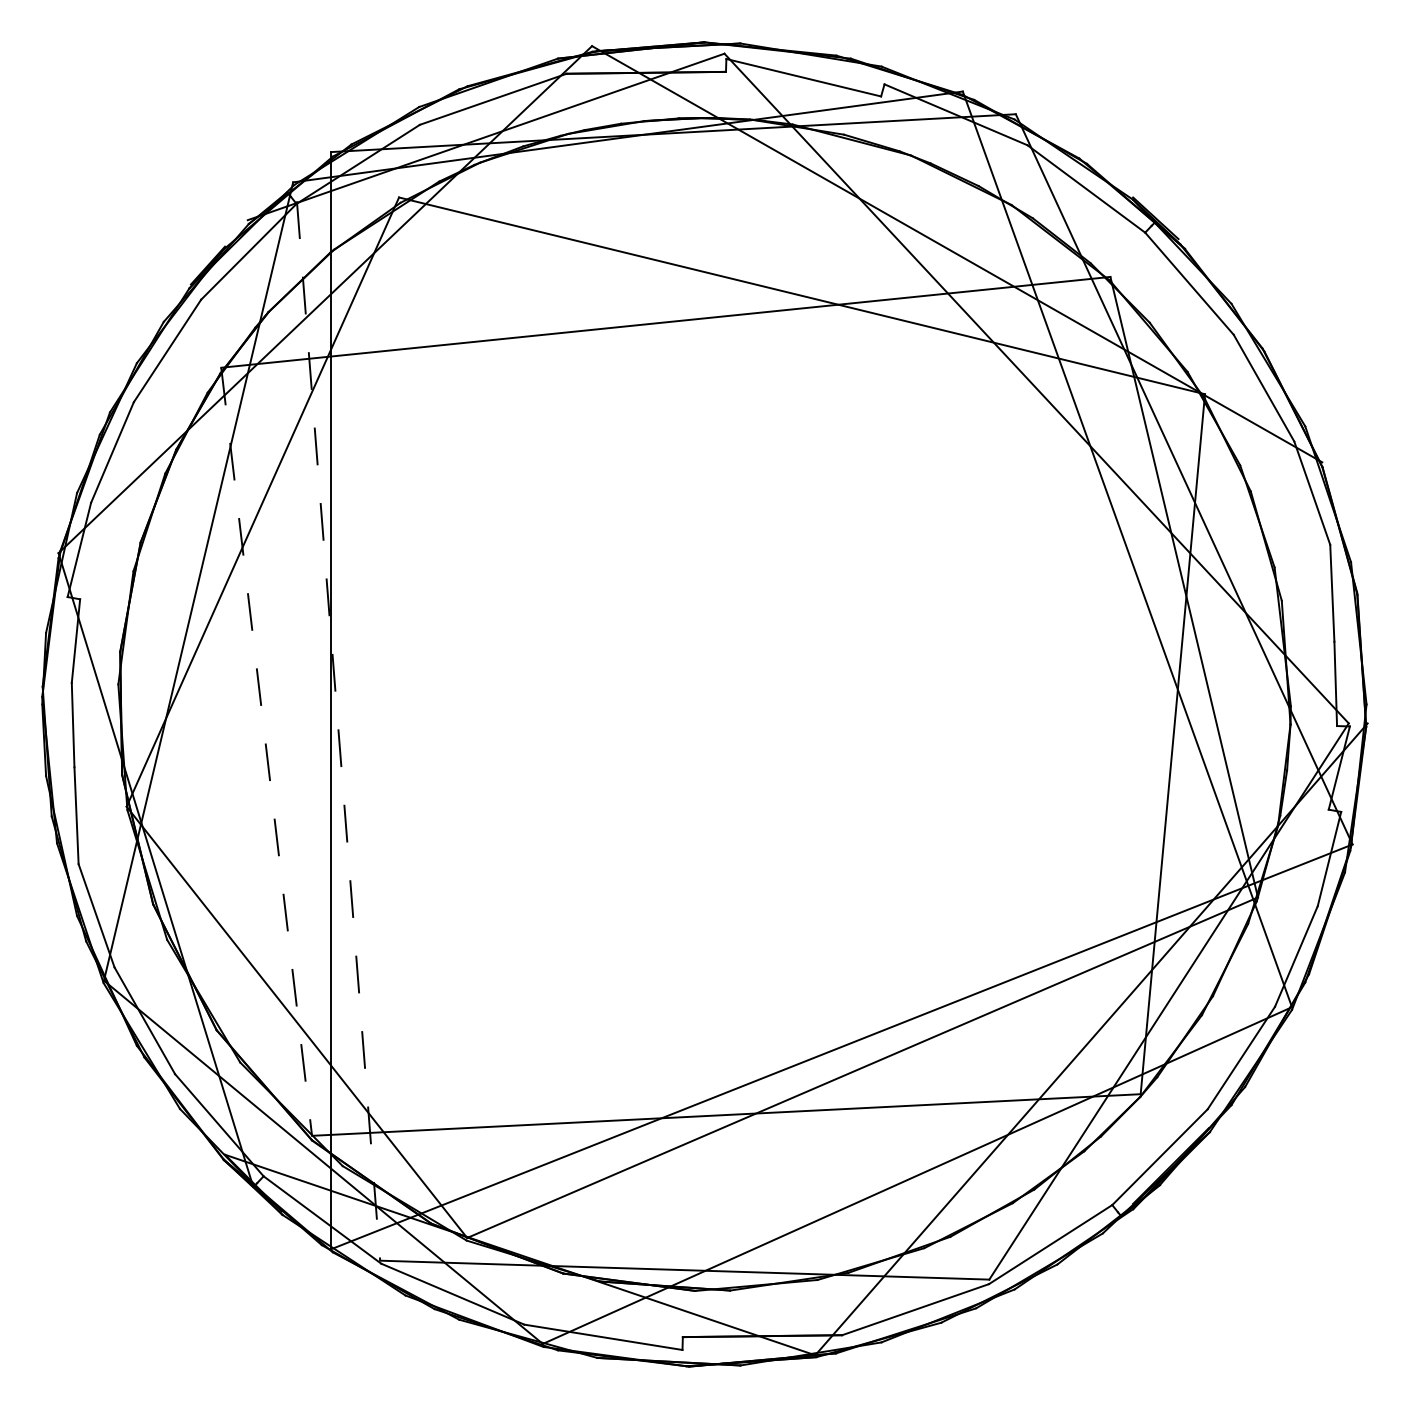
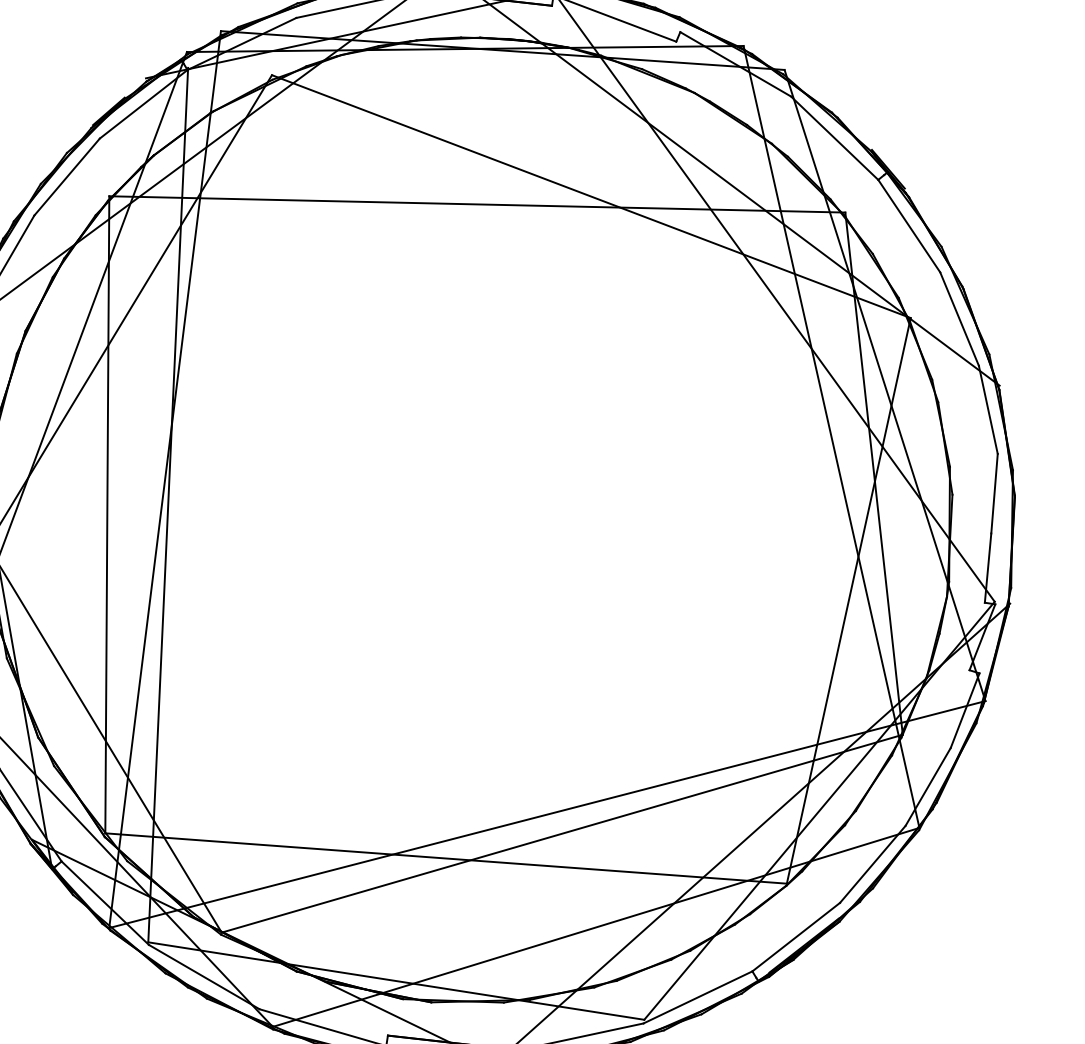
line: (338, 731) -> (168, 505), dashed -> solid
line: (266, 751) -> (107, 514), dashed -> solid

